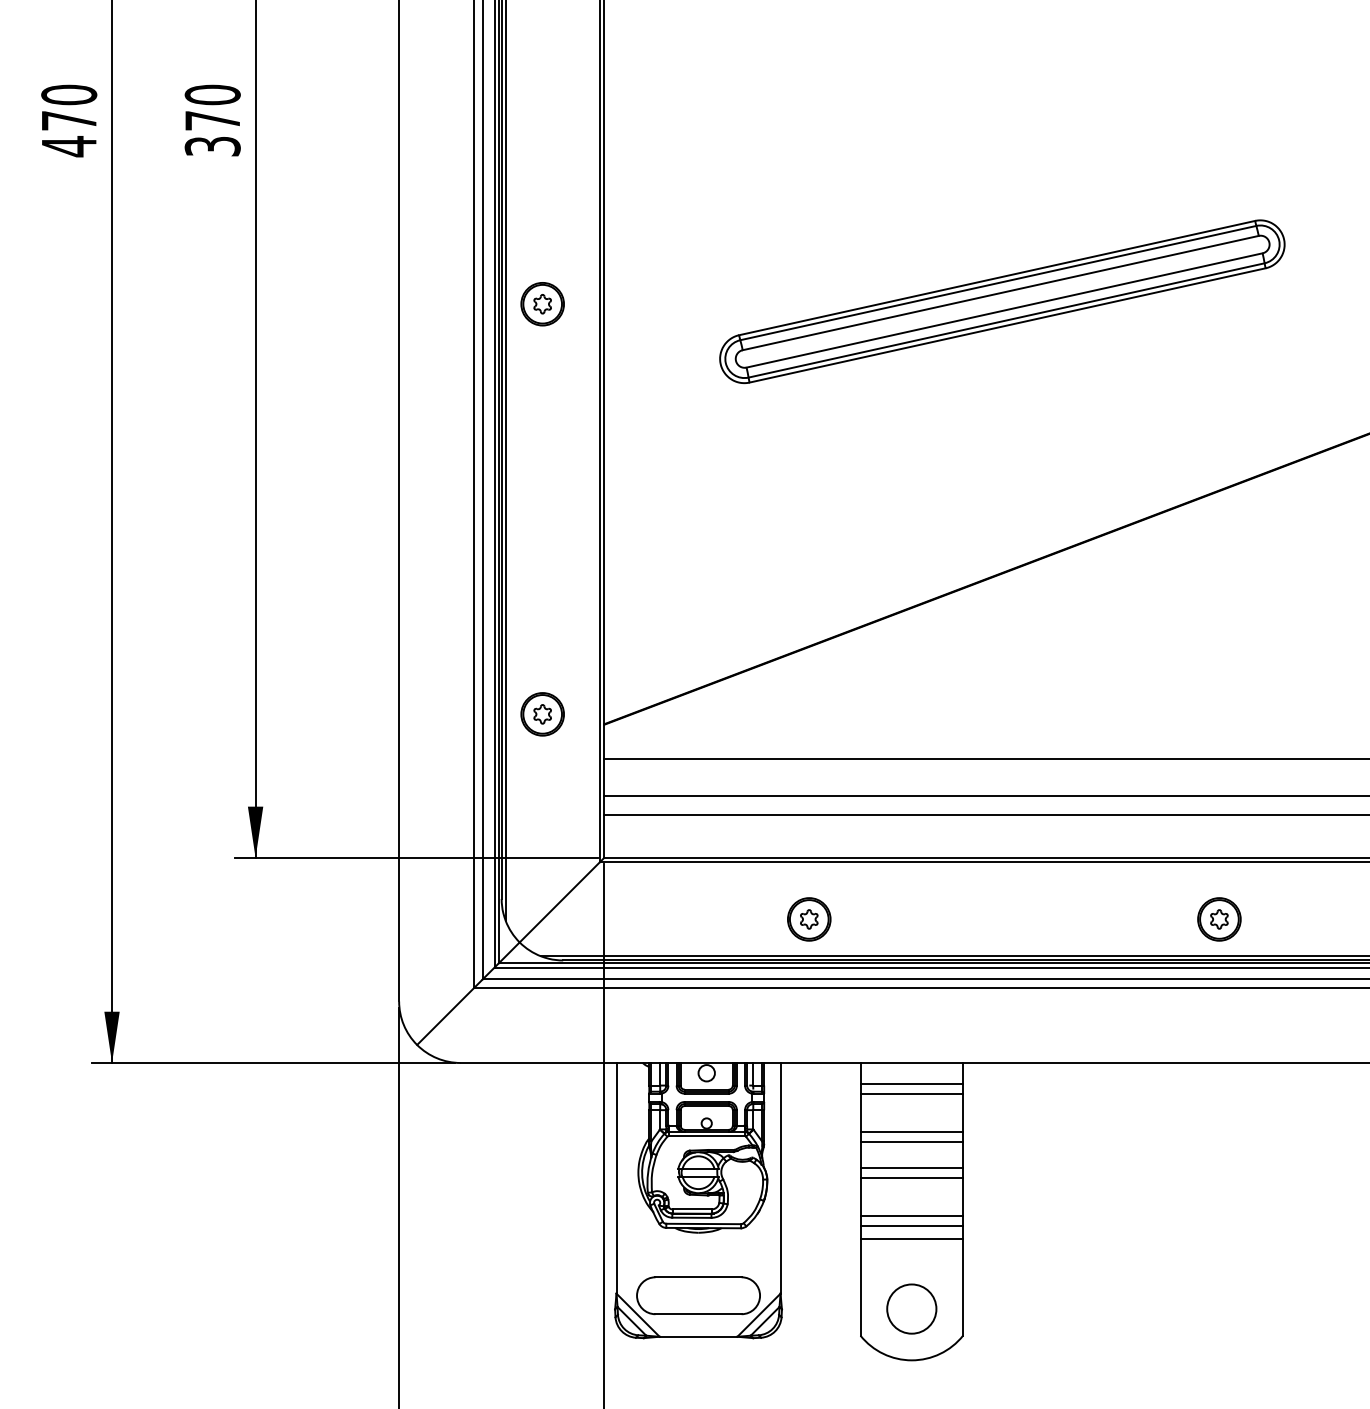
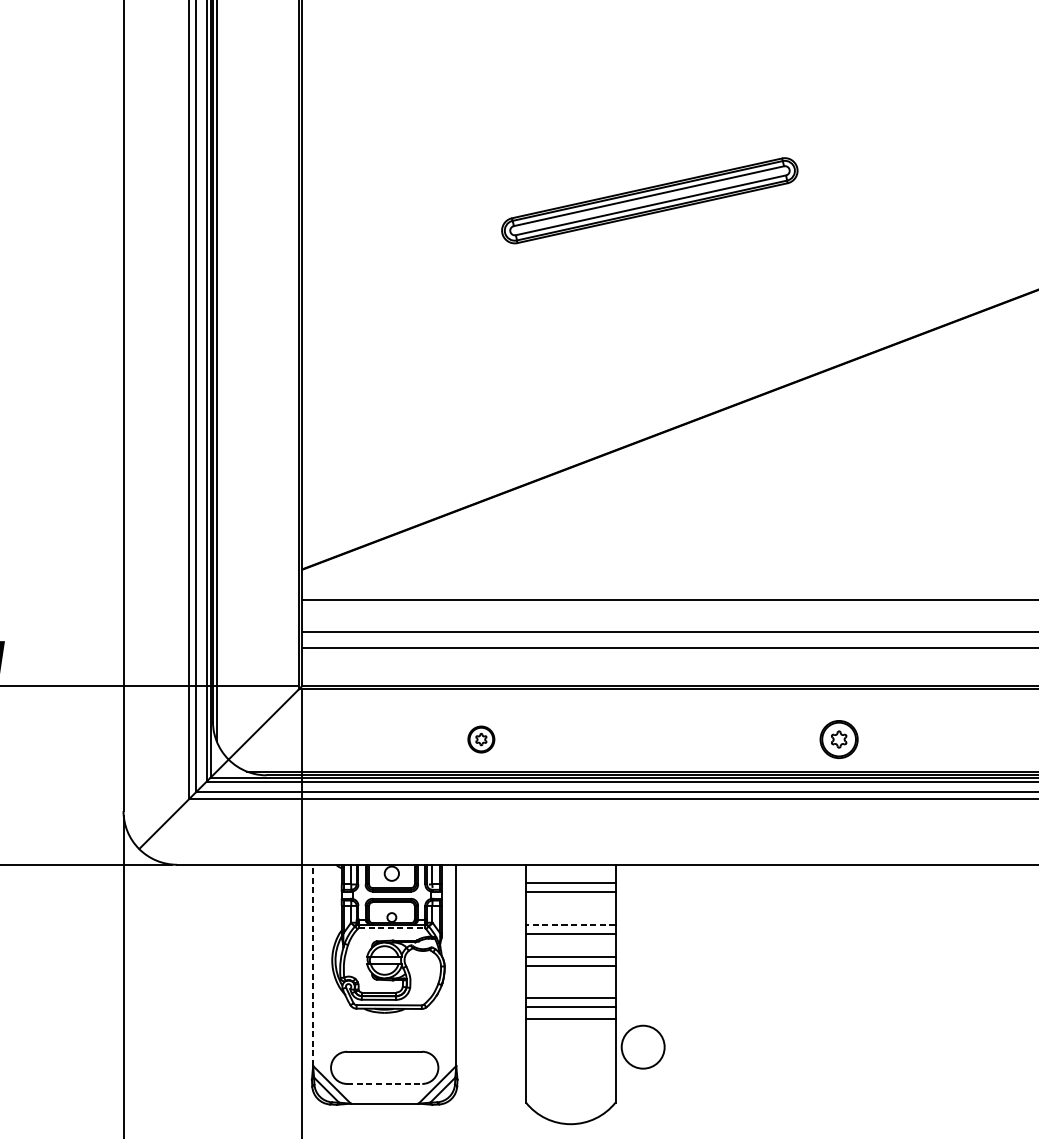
part: (1002, 301) -> (649, 200), size x0.6
part: (542, 304) -> (248, 203), removed
part: (542, 714) -> (248, 560), removed
part: (809, 919) -> (481, 739), size x0.7
line: (911, 1132) -> (570, 925), solid -> dashed
line: (706, 1136) -> (391, 928), solid -> dashed
line: (616, 1177) -> (313, 964), solid -> dashed
circle: (911, 1308) -> (642, 1046), moved
line: (699, 1314) -> (385, 1084), solid -> dashed

